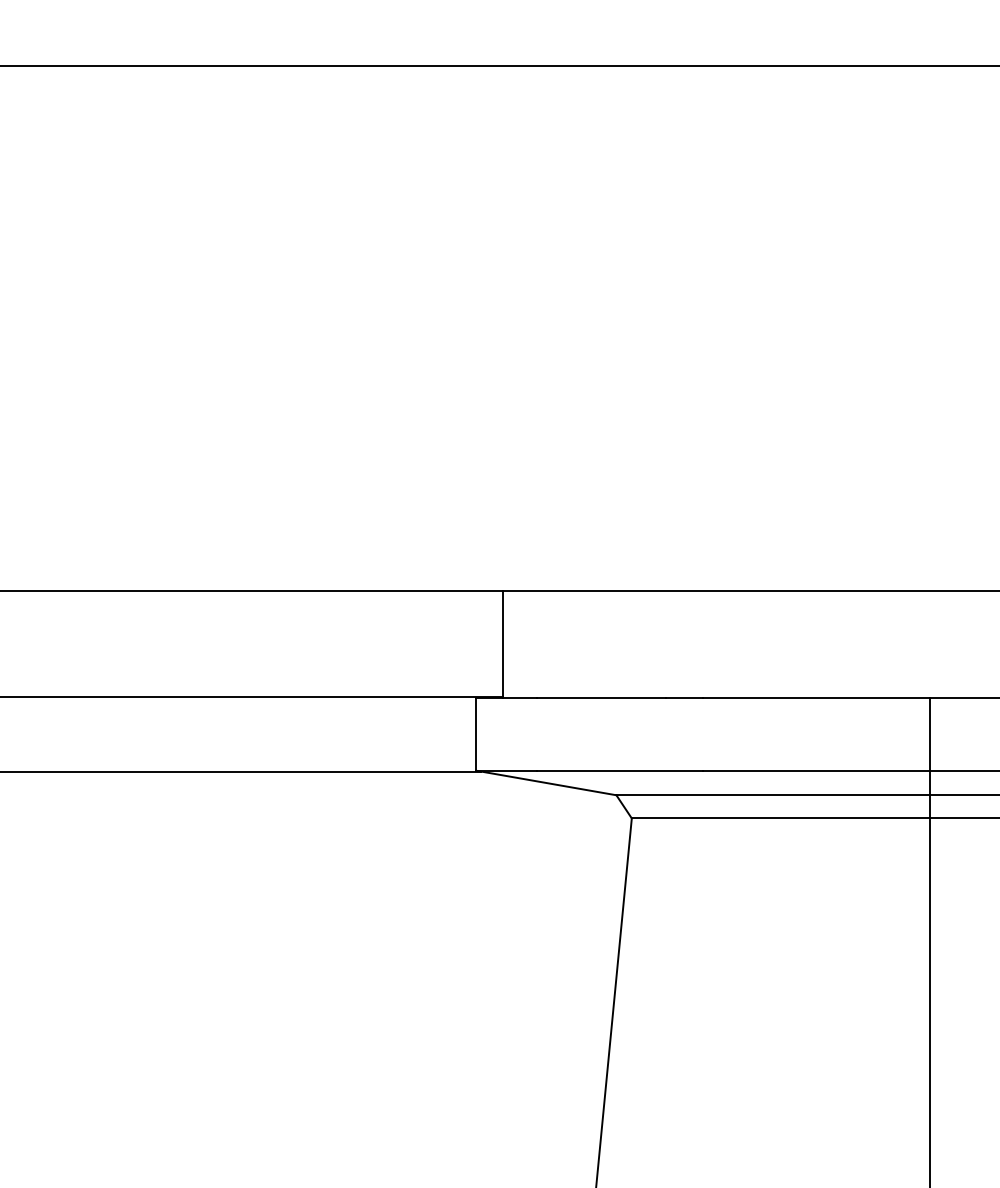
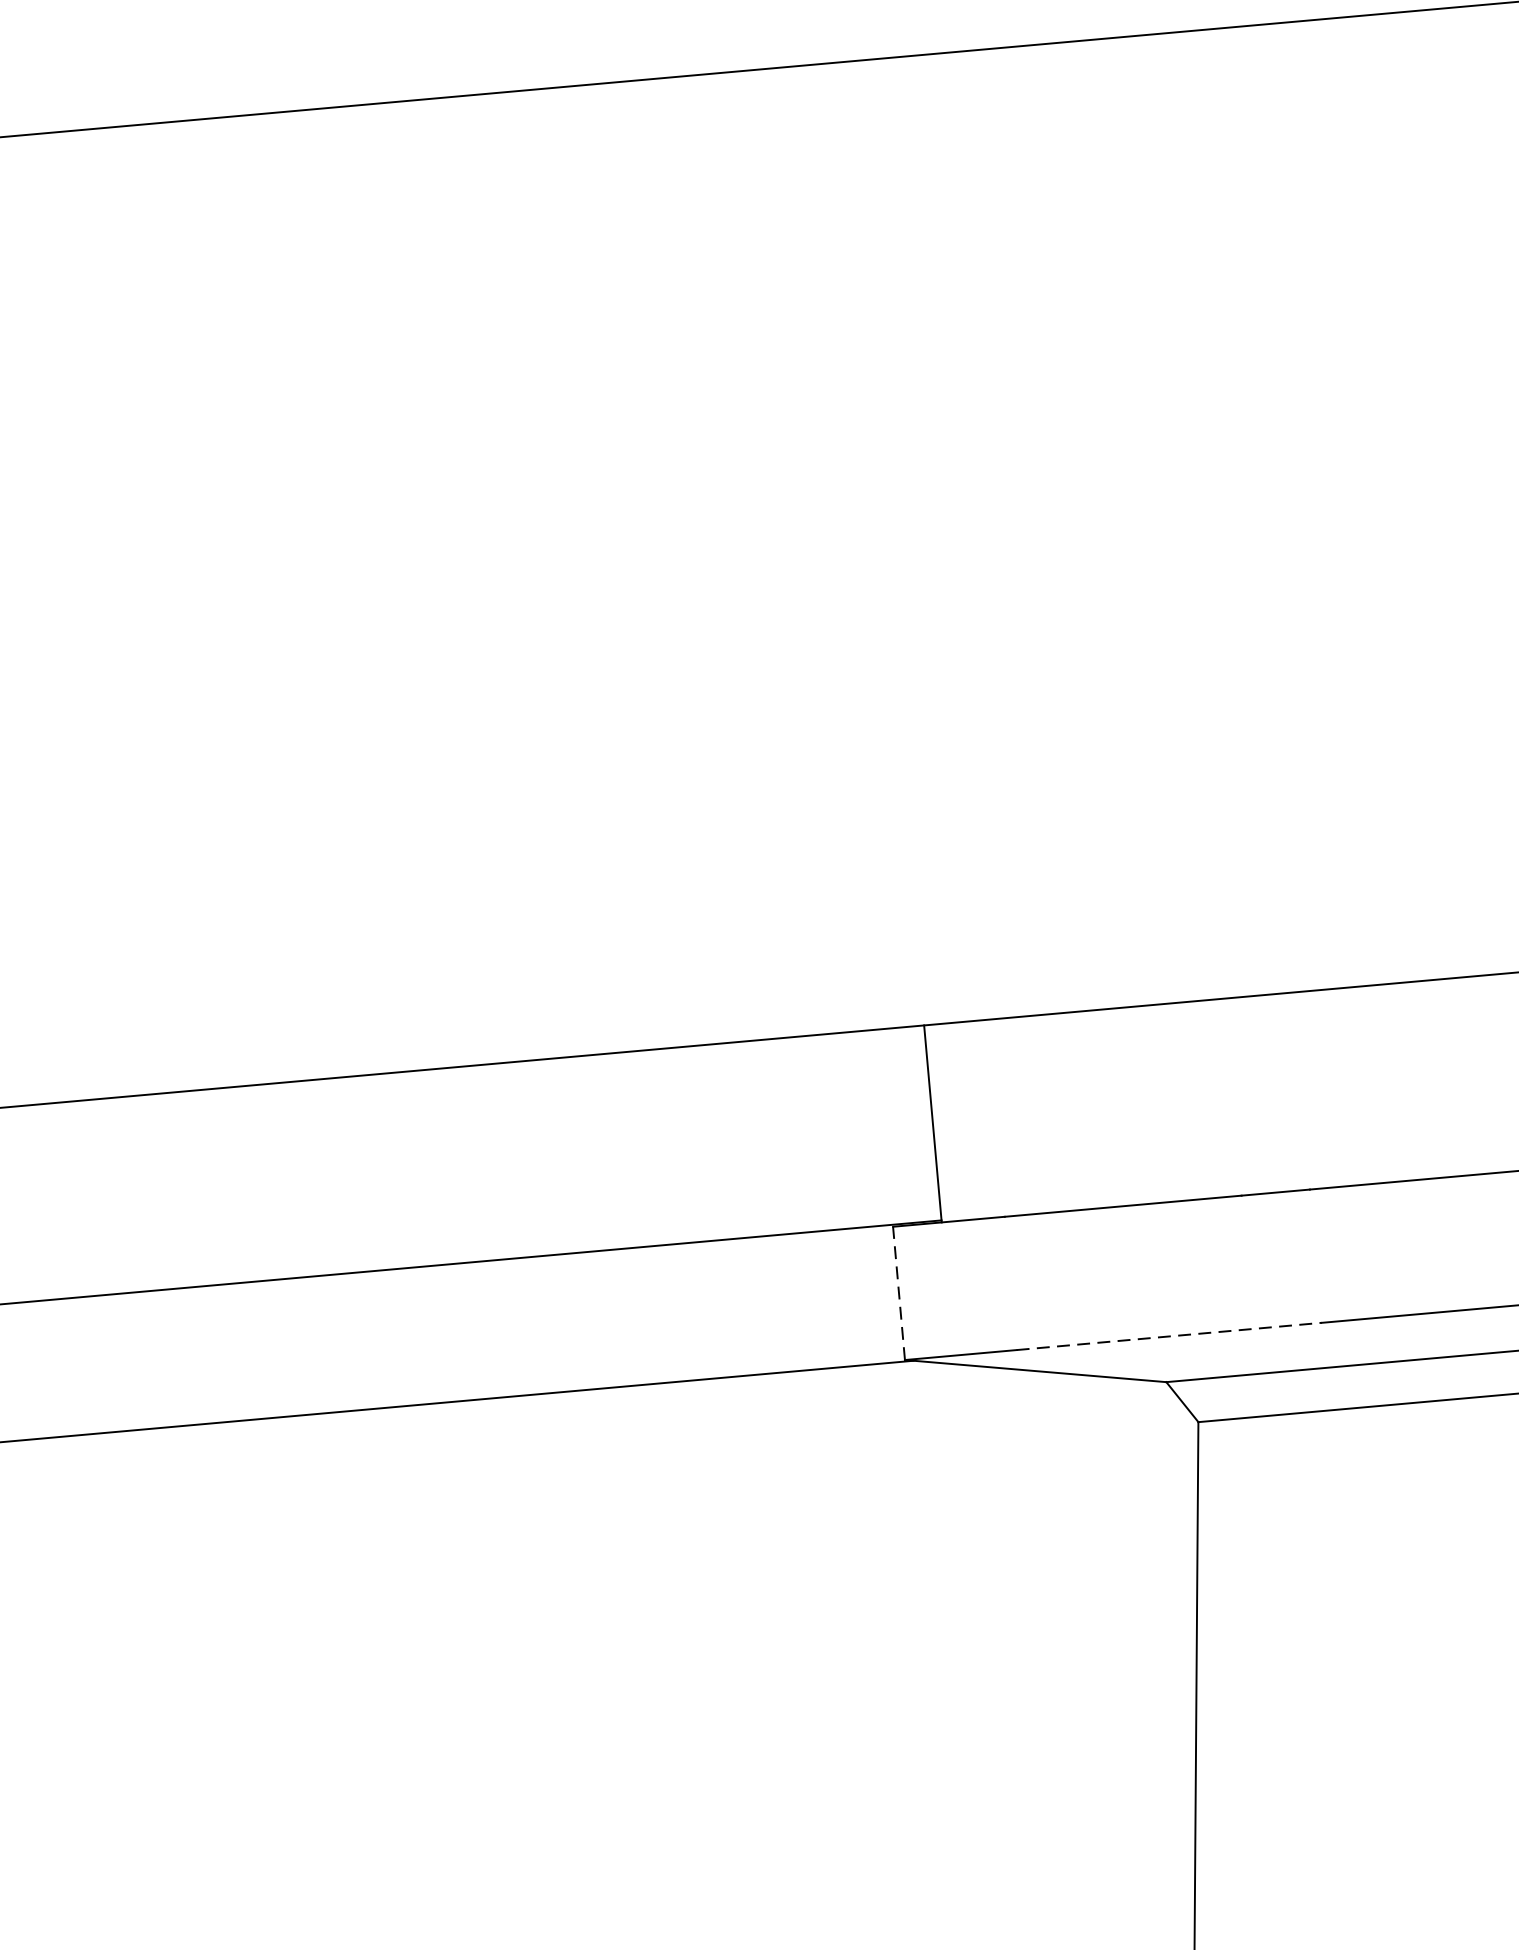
line: (476, 733) -> (899, 1291), solid -> dashed
line: (620, 770) -> (1169, 1336), solid -> dashed

